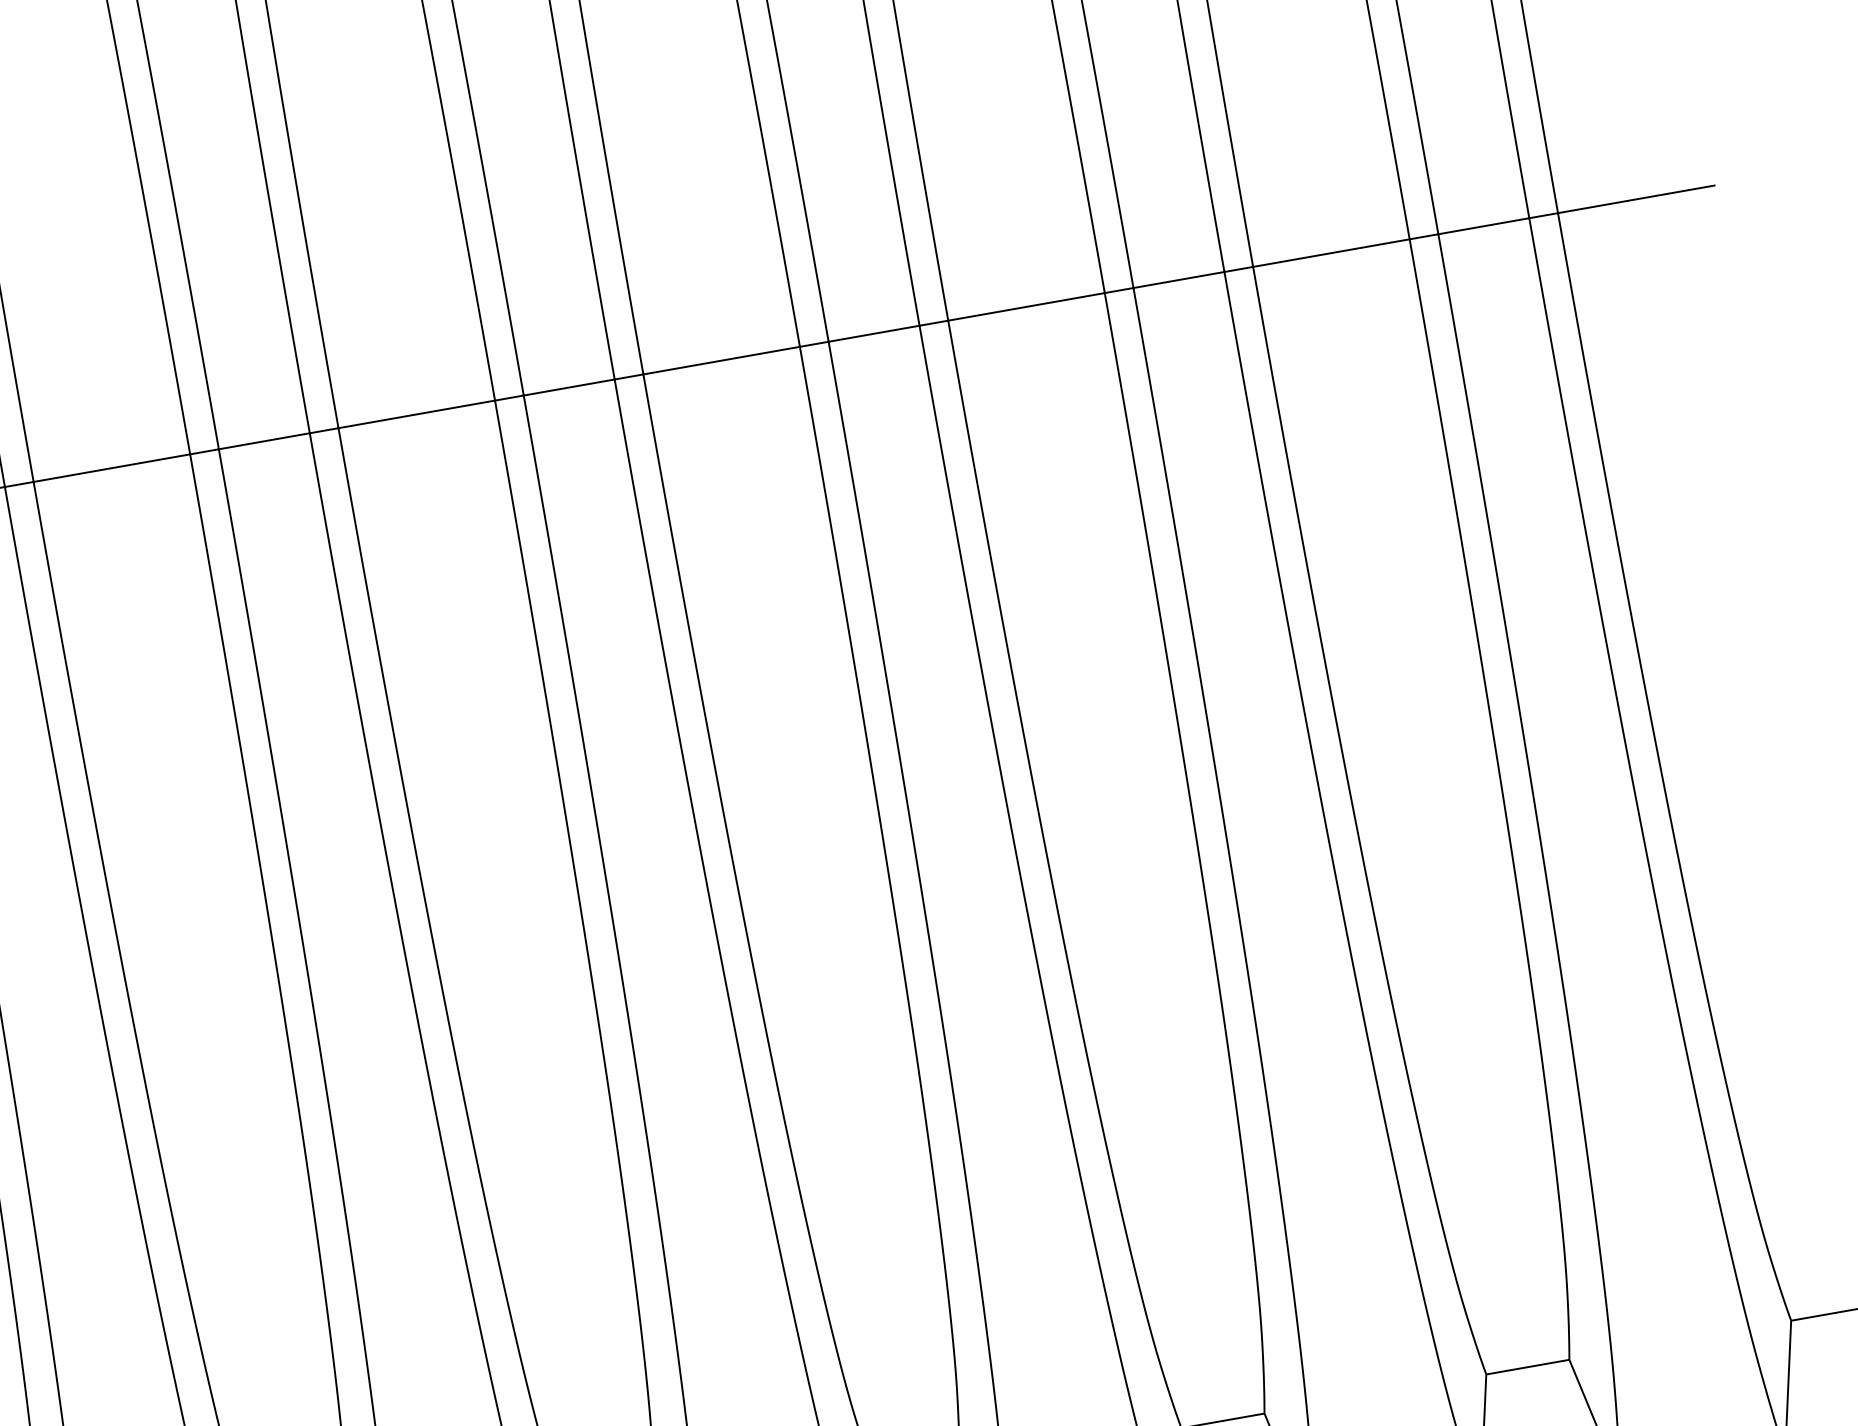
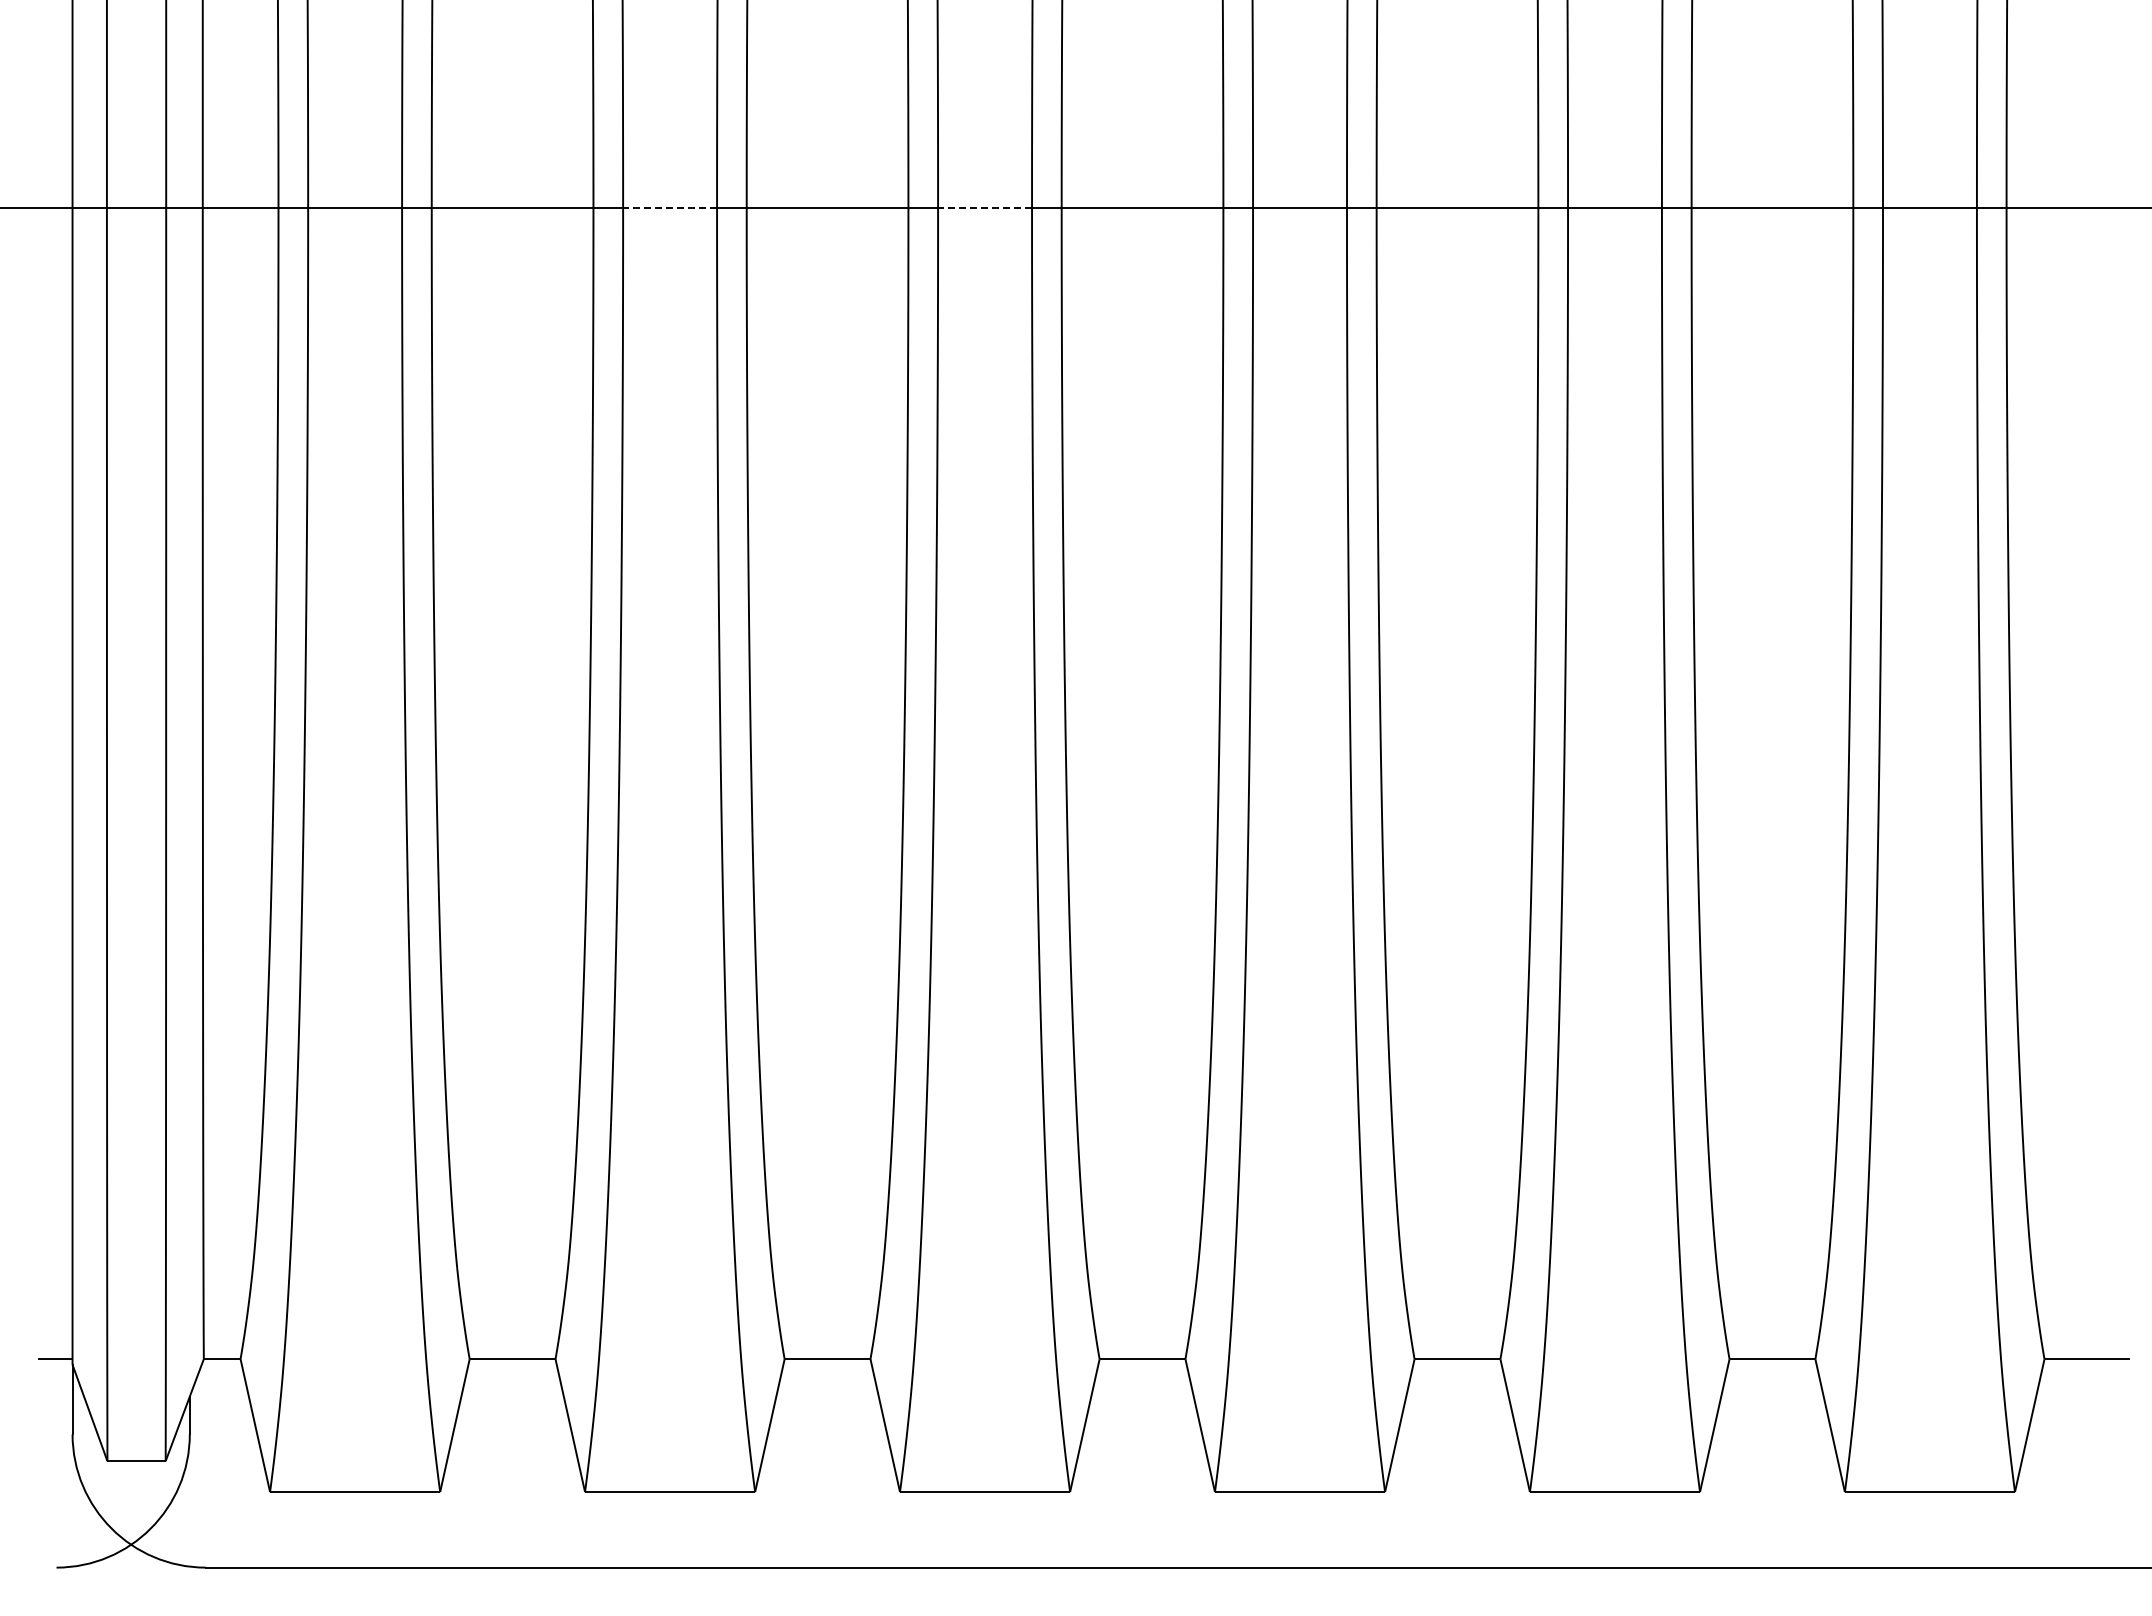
line: (569, 387) -> (985, 208), solid -> dashed
line: (264, 441) -> (670, 208), solid -> dashed

